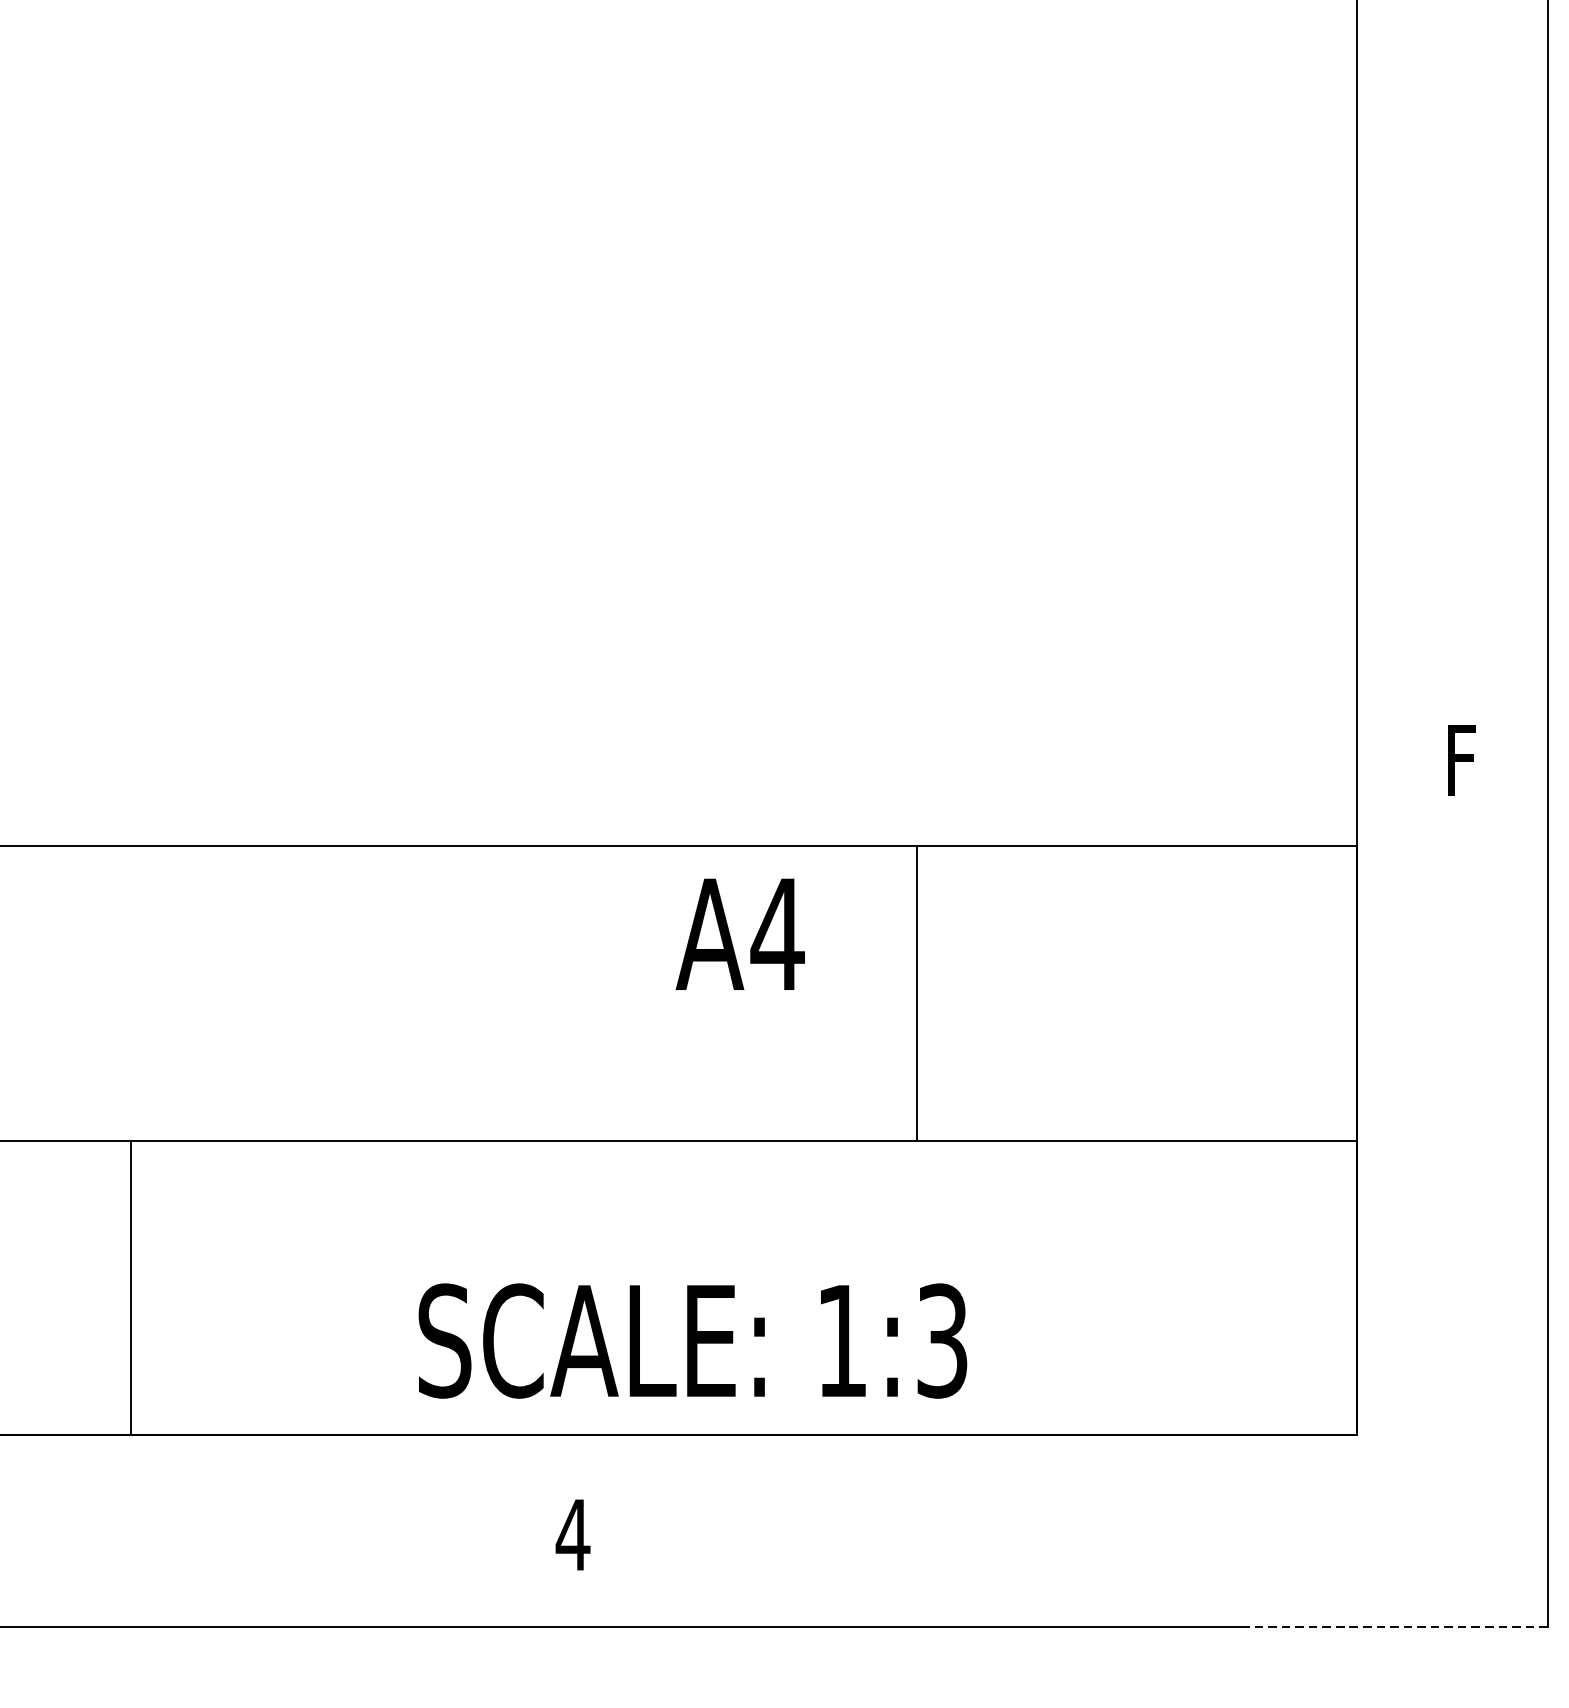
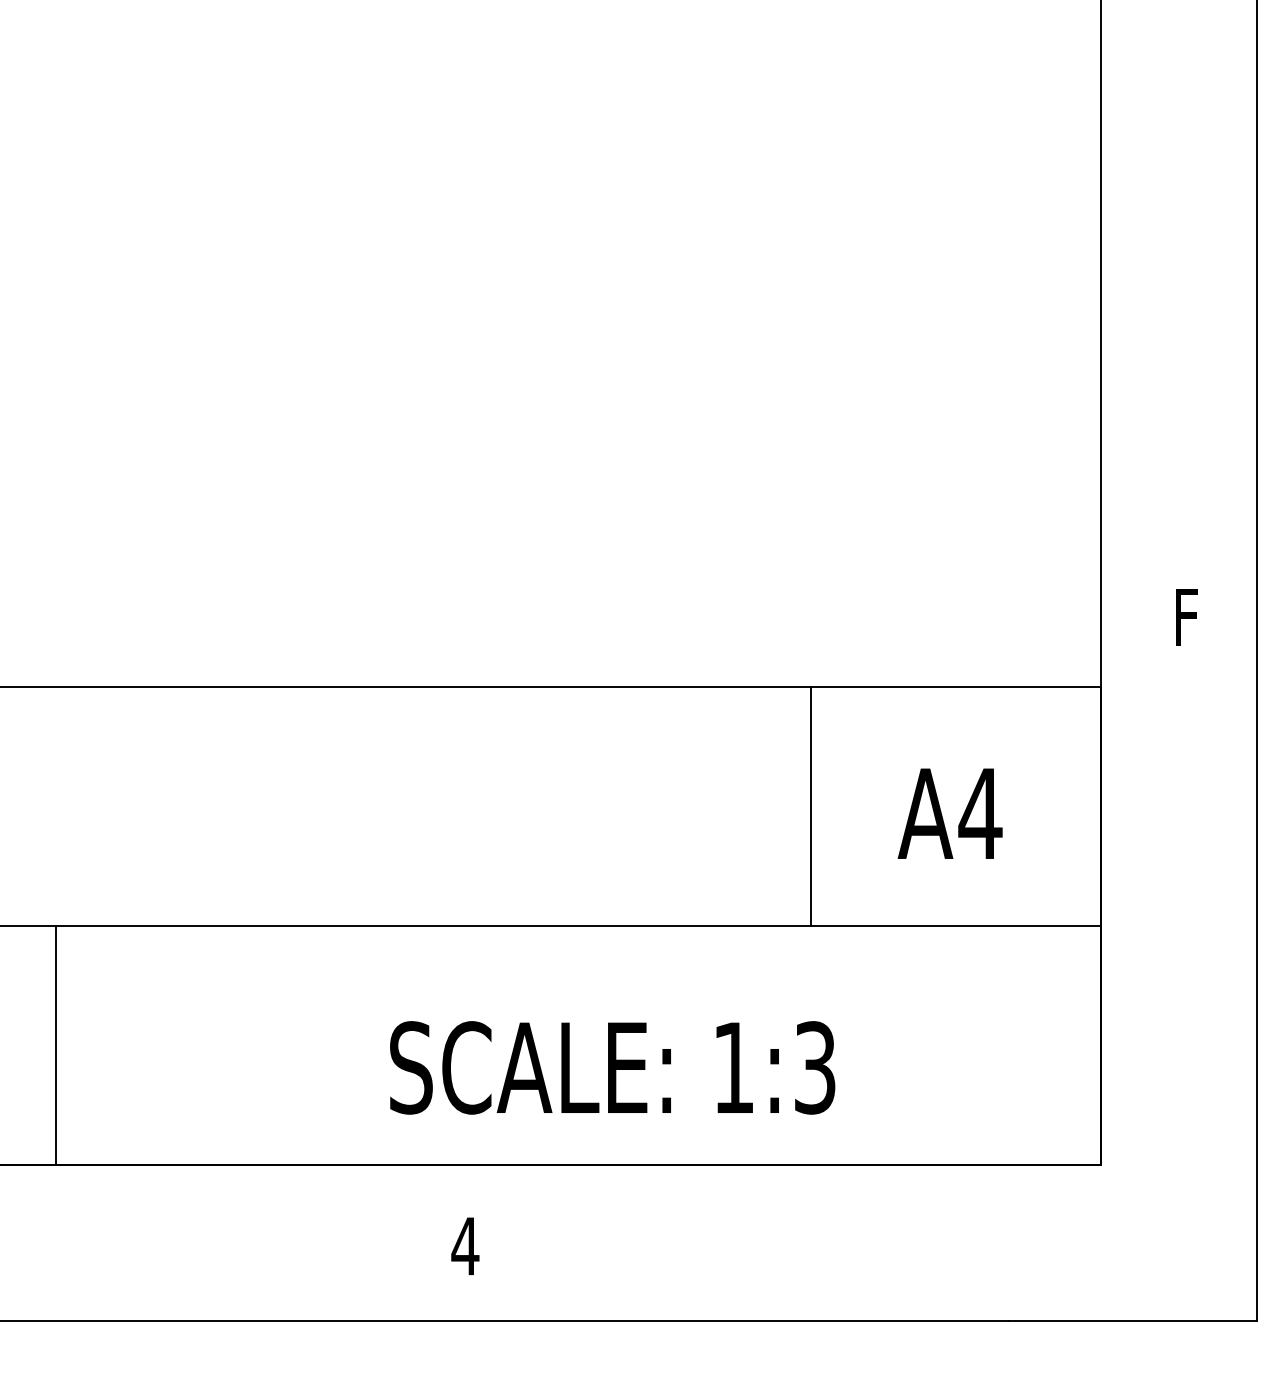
text: (739, 934) -> (949, 813), moved
line: (916, 993) -> (811, 806), moved
line: (131, 1287) -> (55, 1045), moved
text: (692, 1340) -> (612, 1067), moved
line: (1394, 1626) -> (1132, 1320), dashed -> solid

